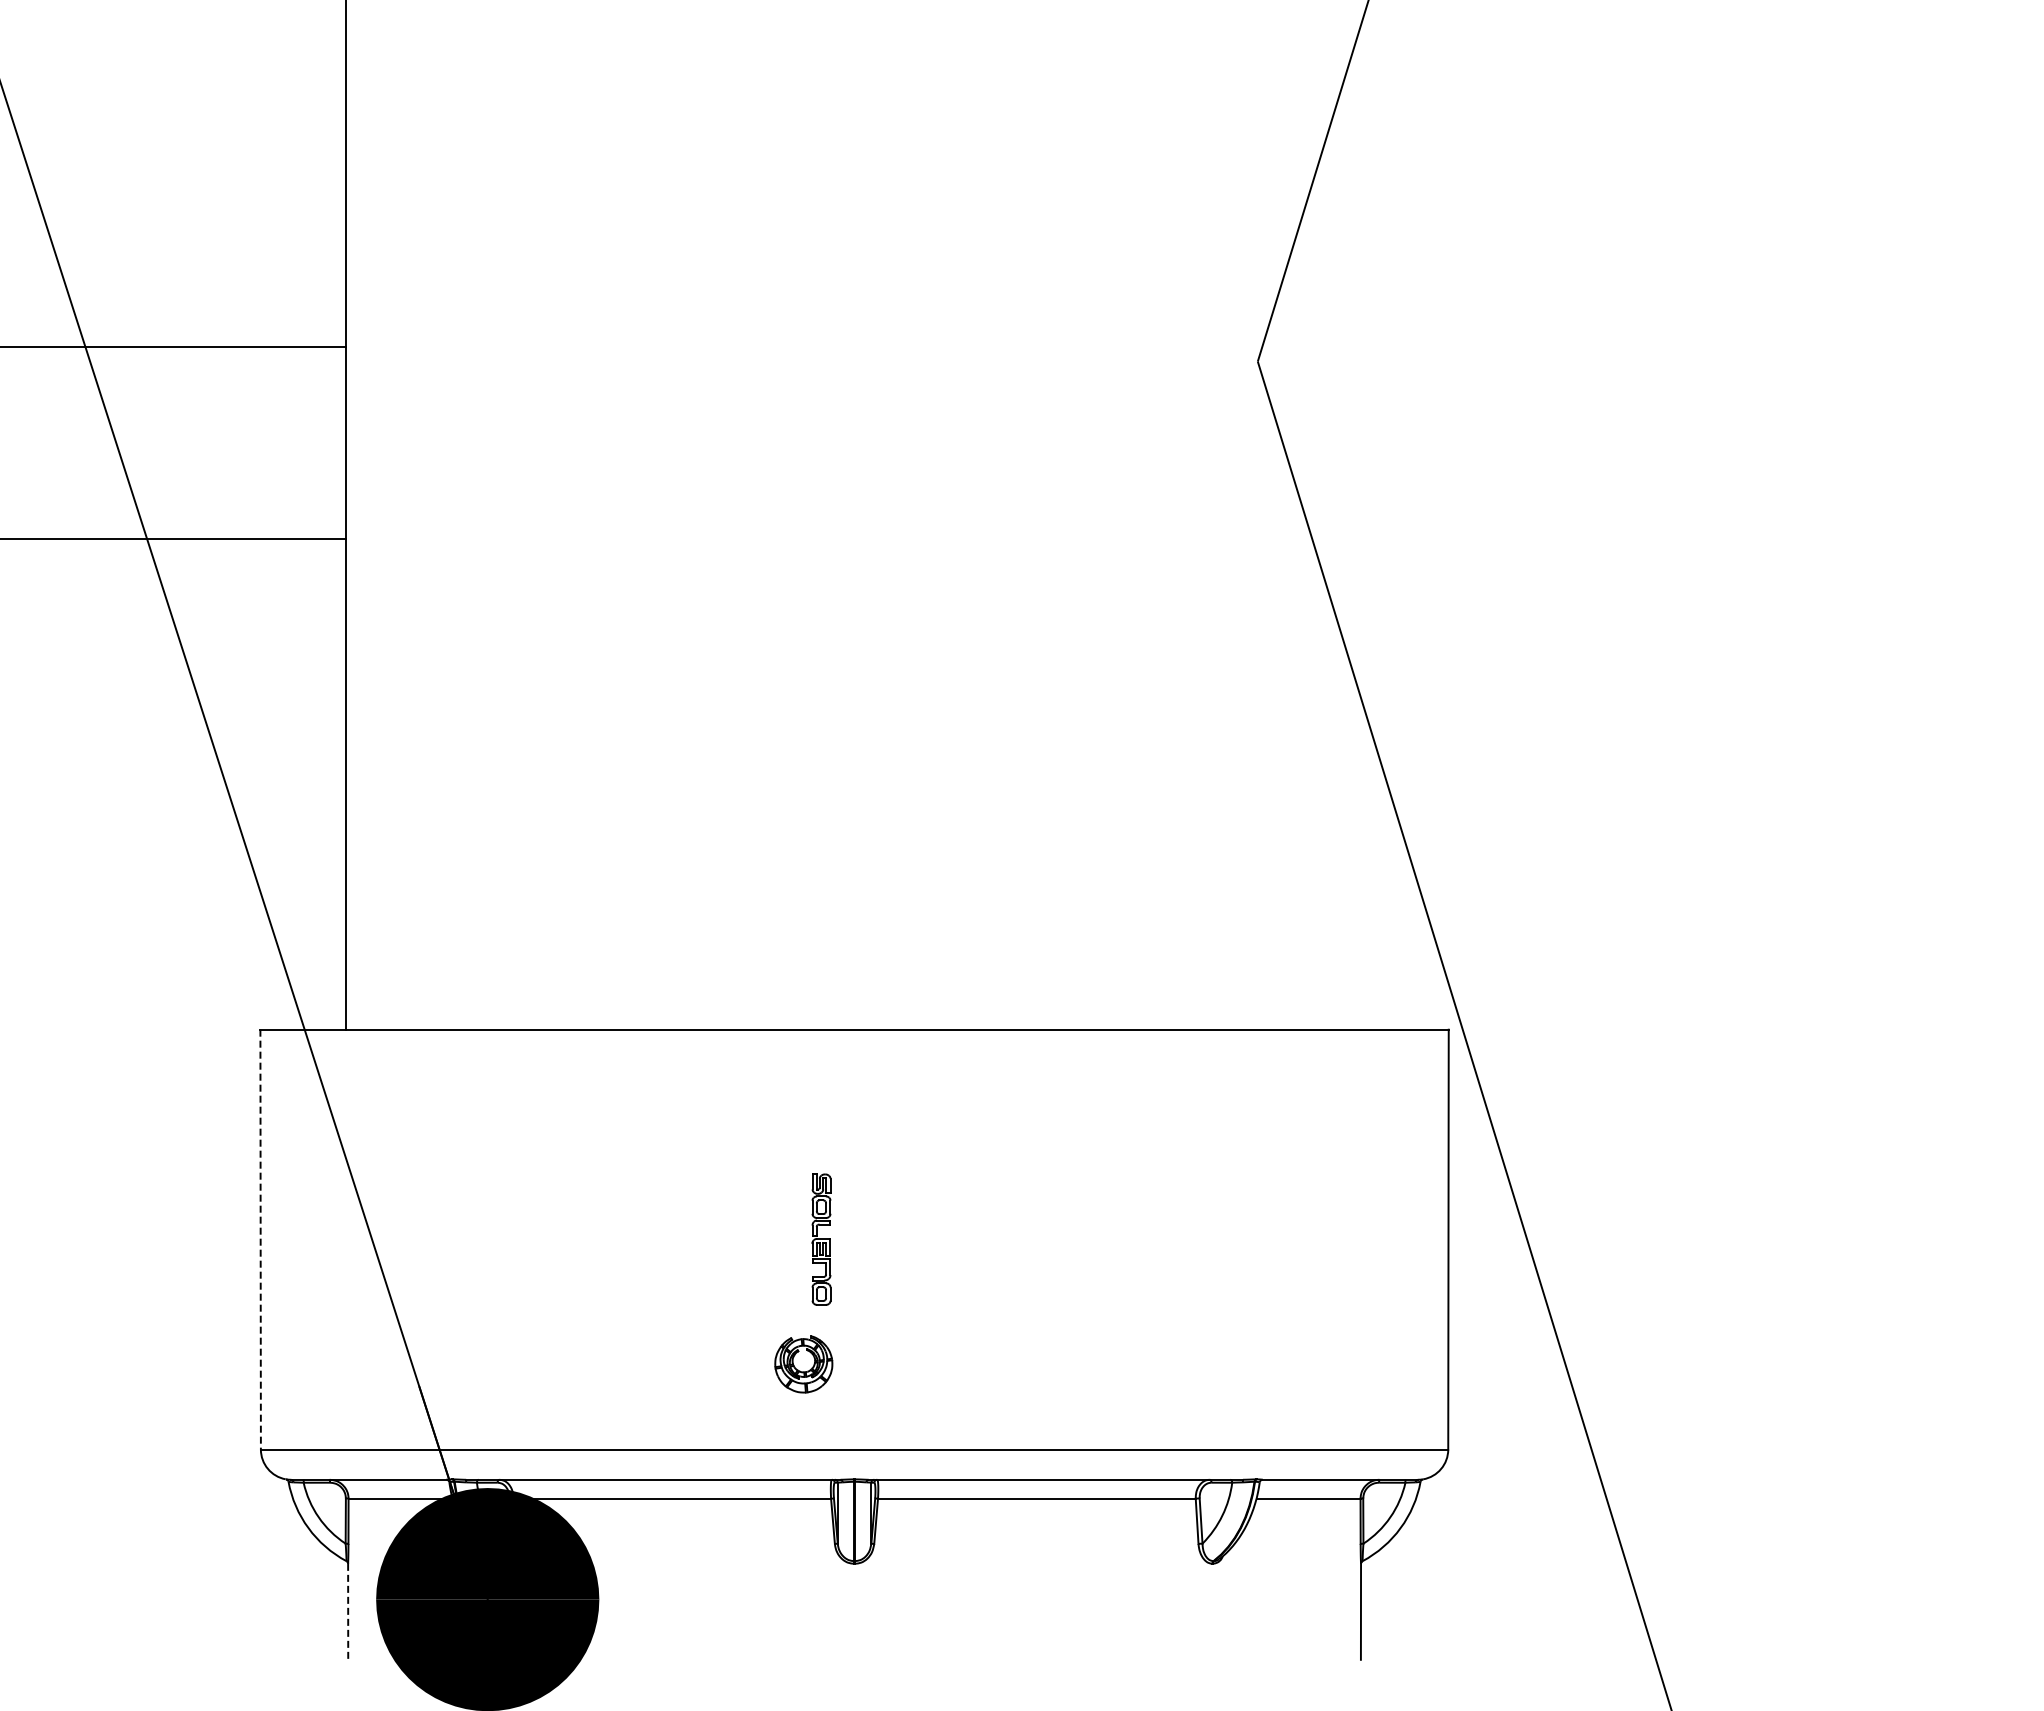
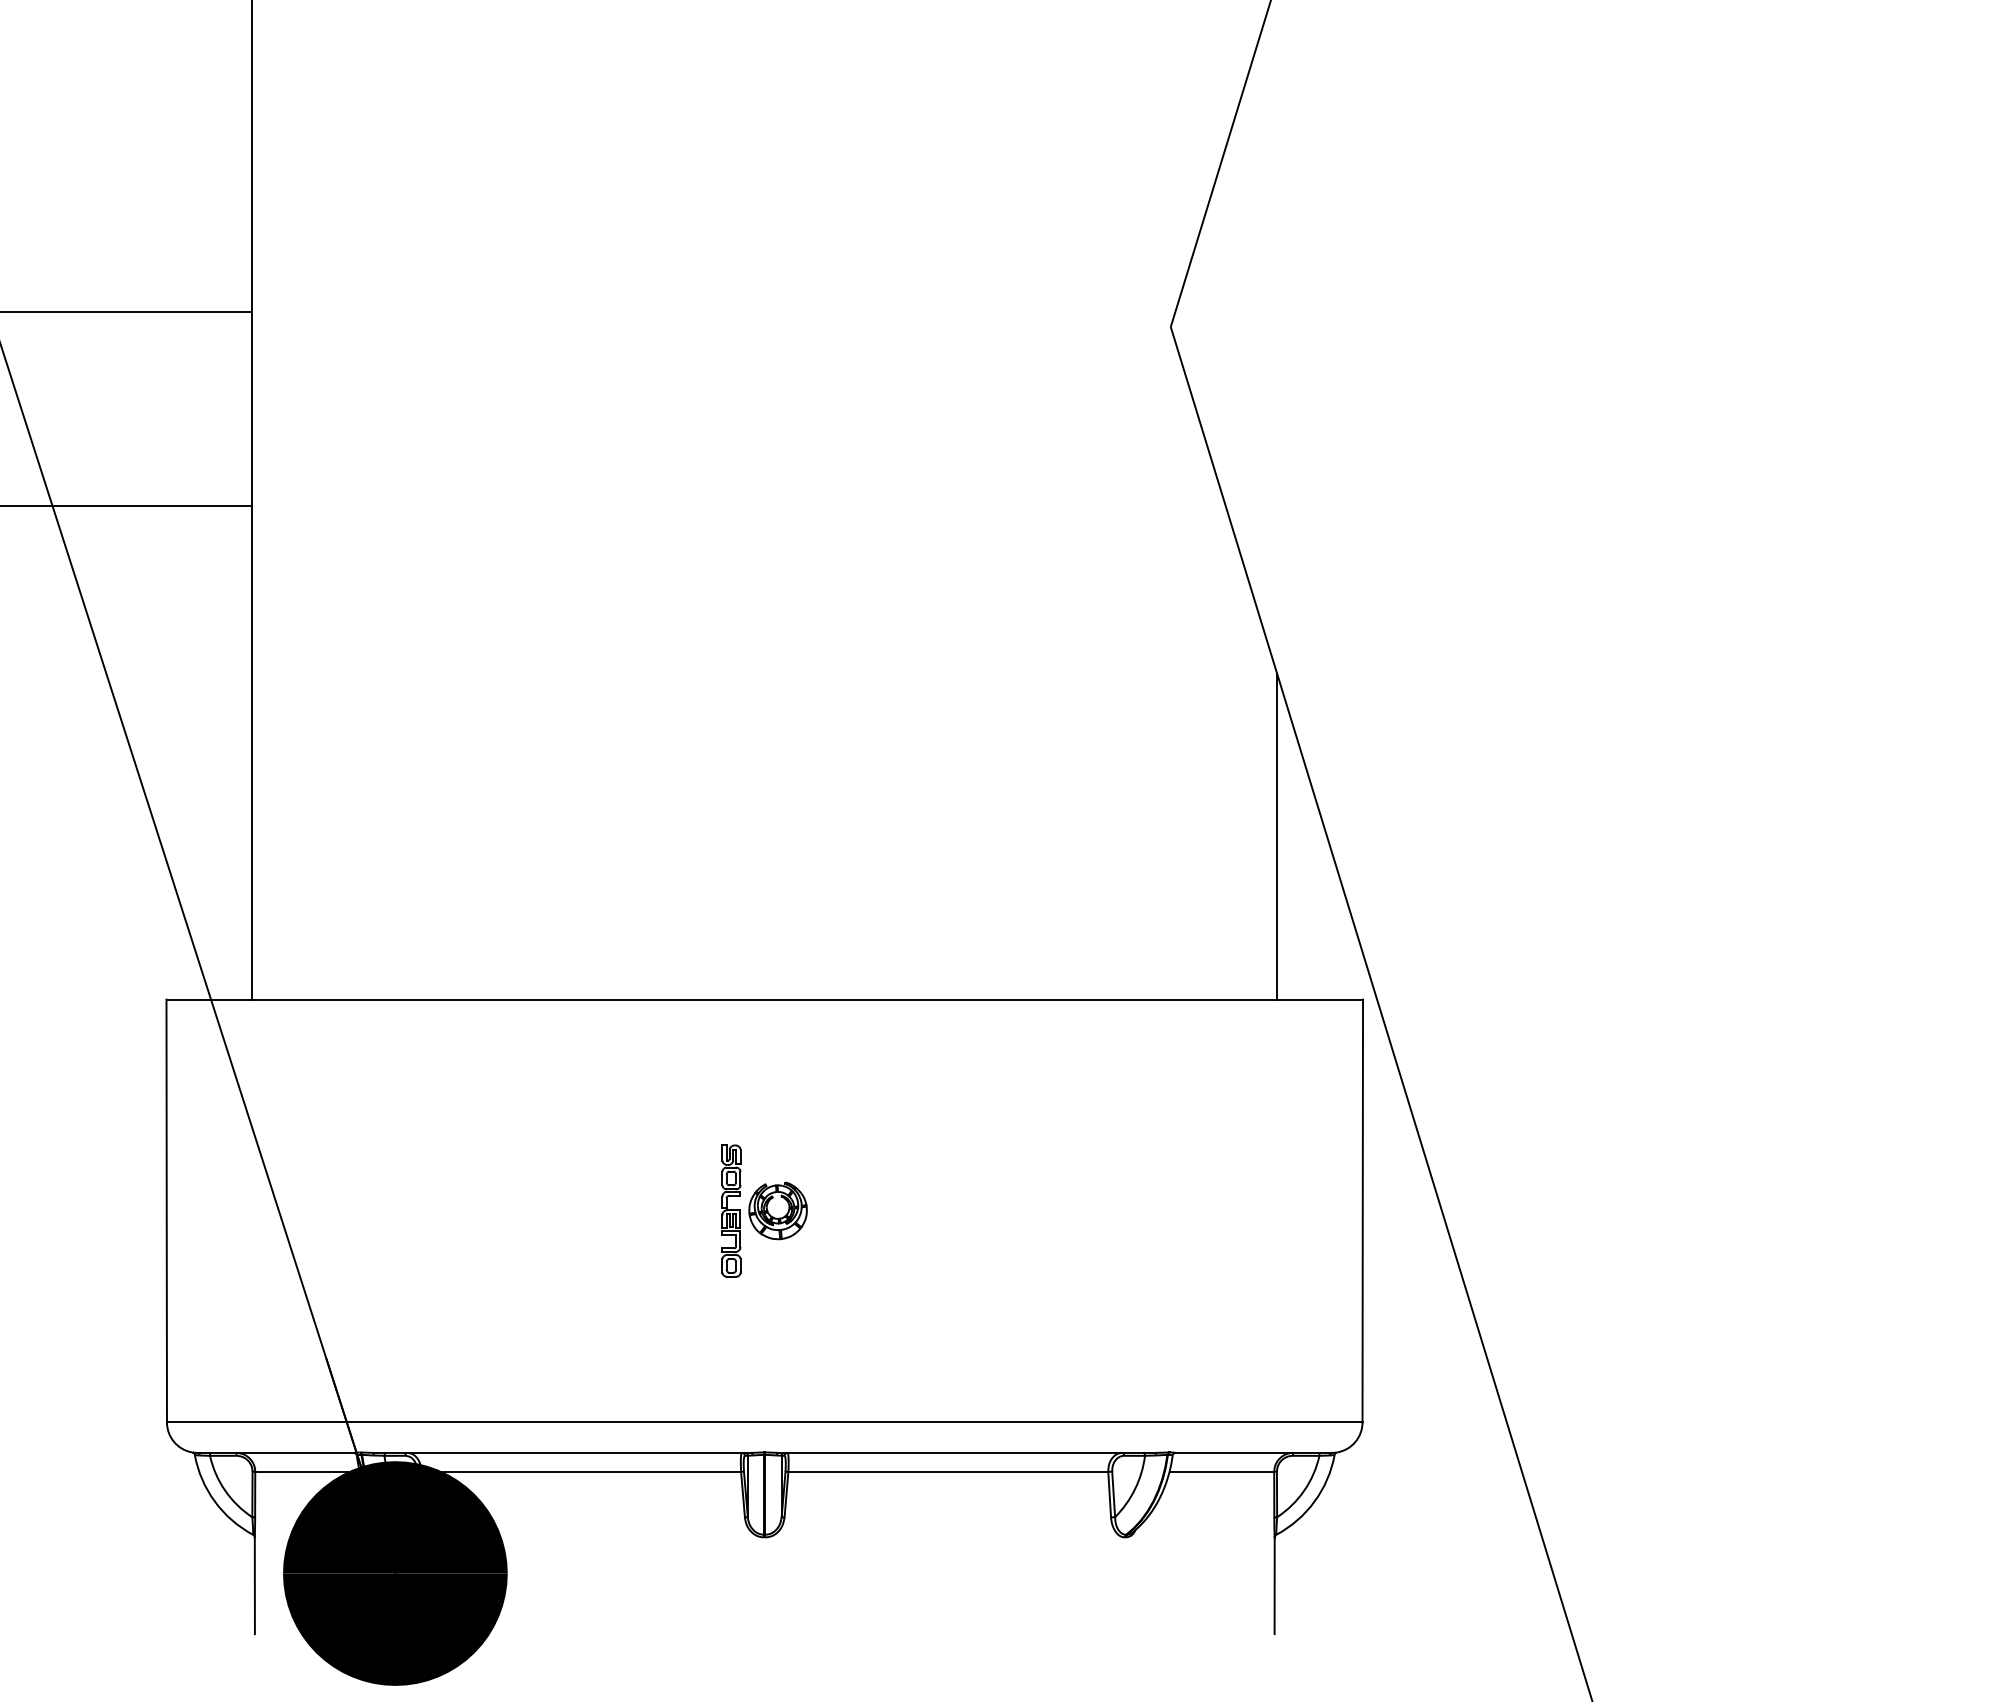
line: (1363, 867) -> (1277, 836), added
line: (260, 1239) -> (166, 1210), dashed -> solid
part: (803, 1364) -> (777, 1210), moved
line: (348, 1611) -> (255, 1585), dashed -> solid

